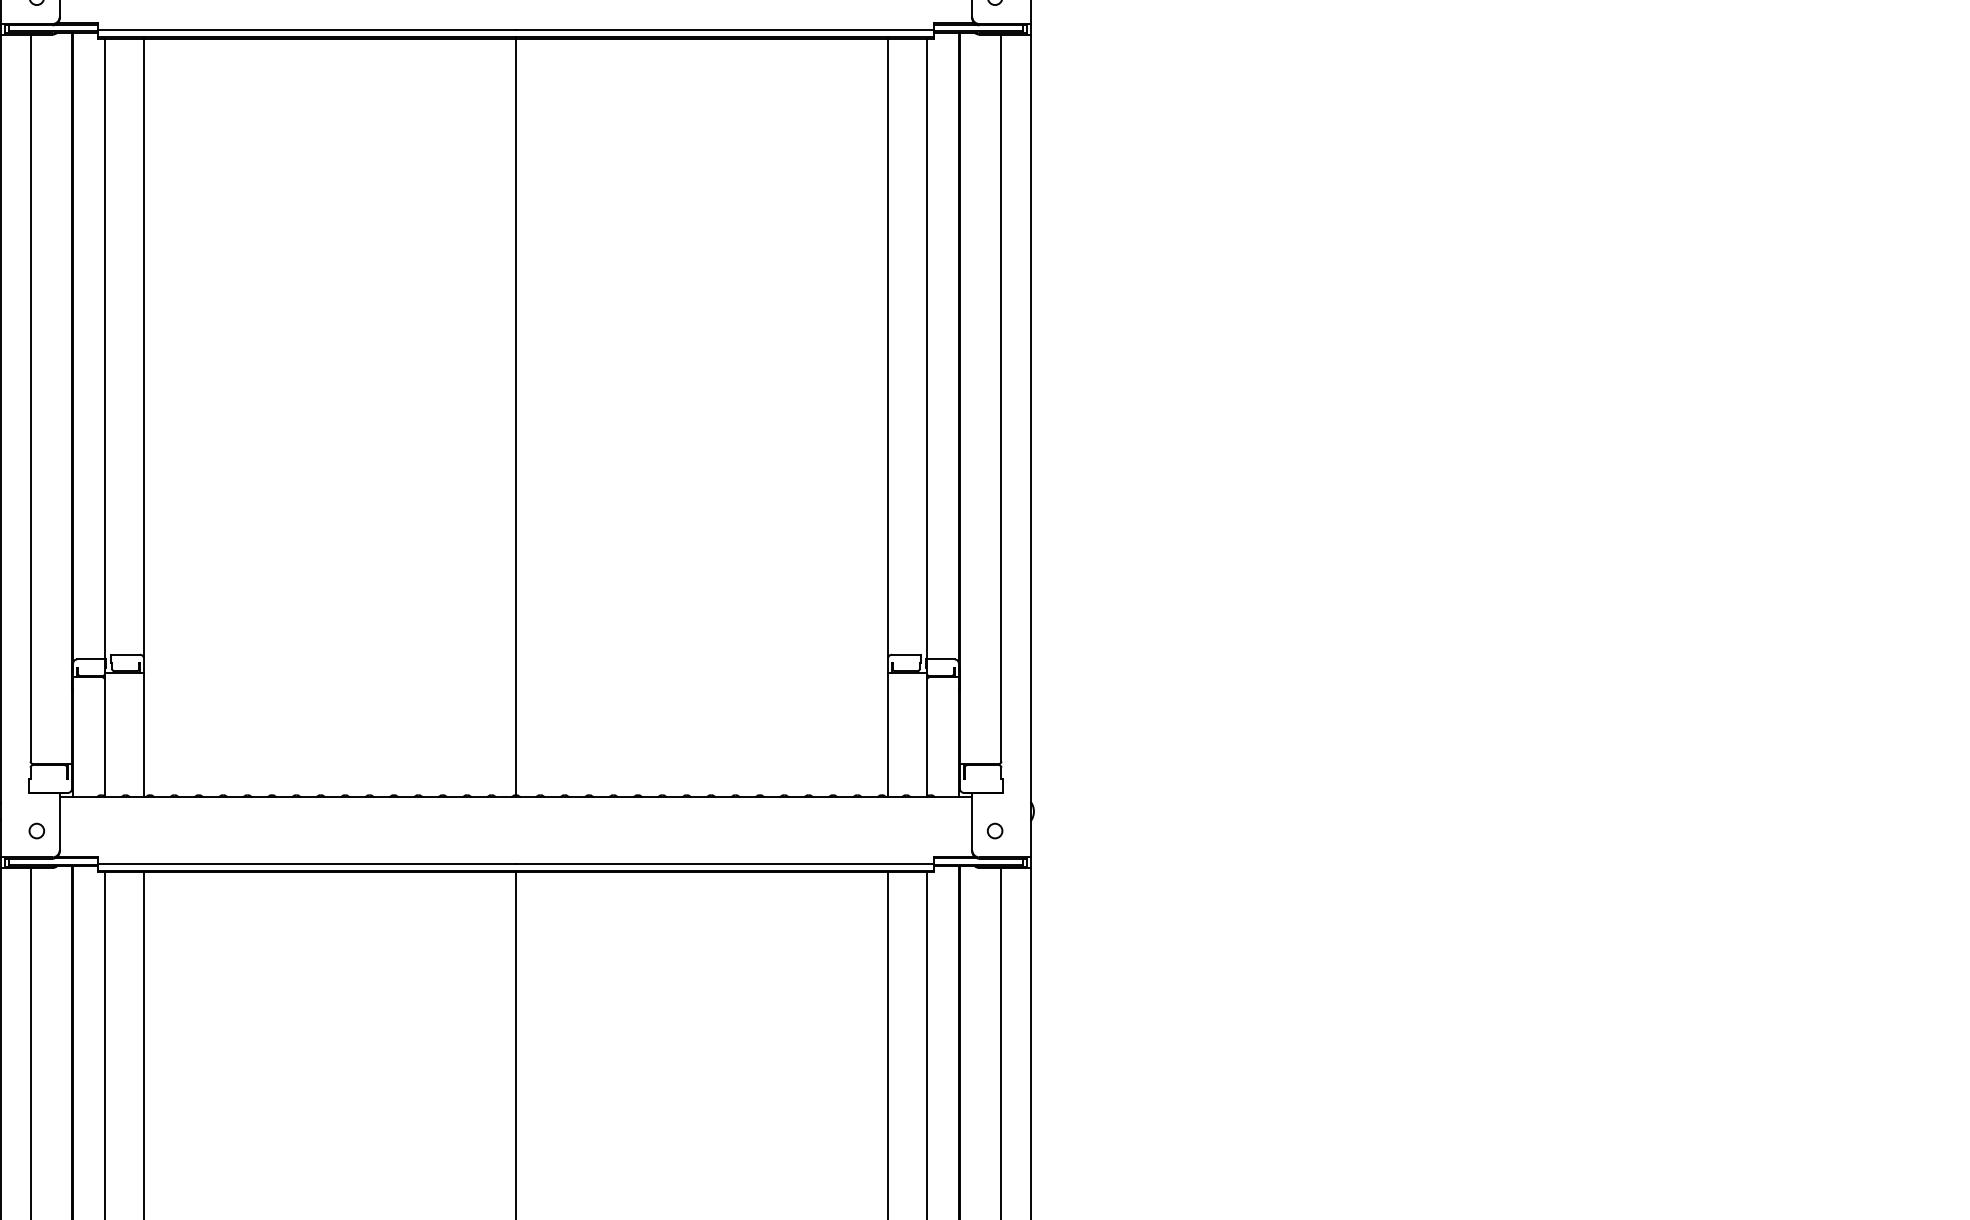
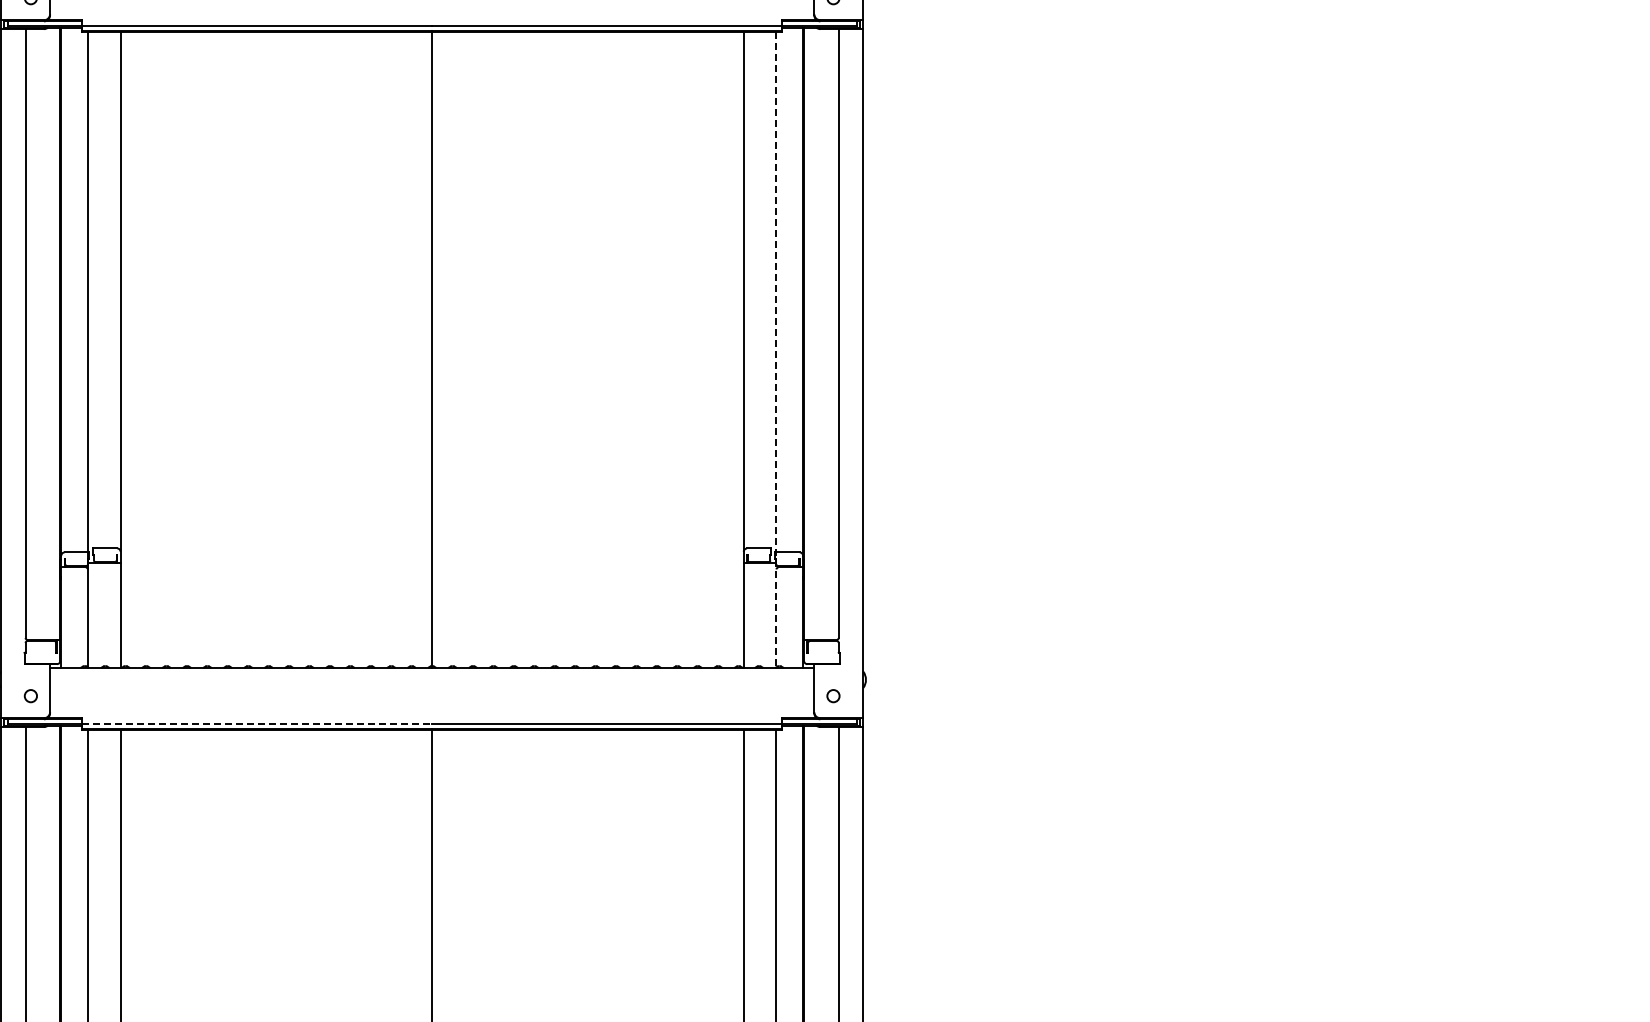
line: (927, 418) -> (776, 350), solid -> dashed
line: (307, 863) -> (257, 723), solid -> dashed

